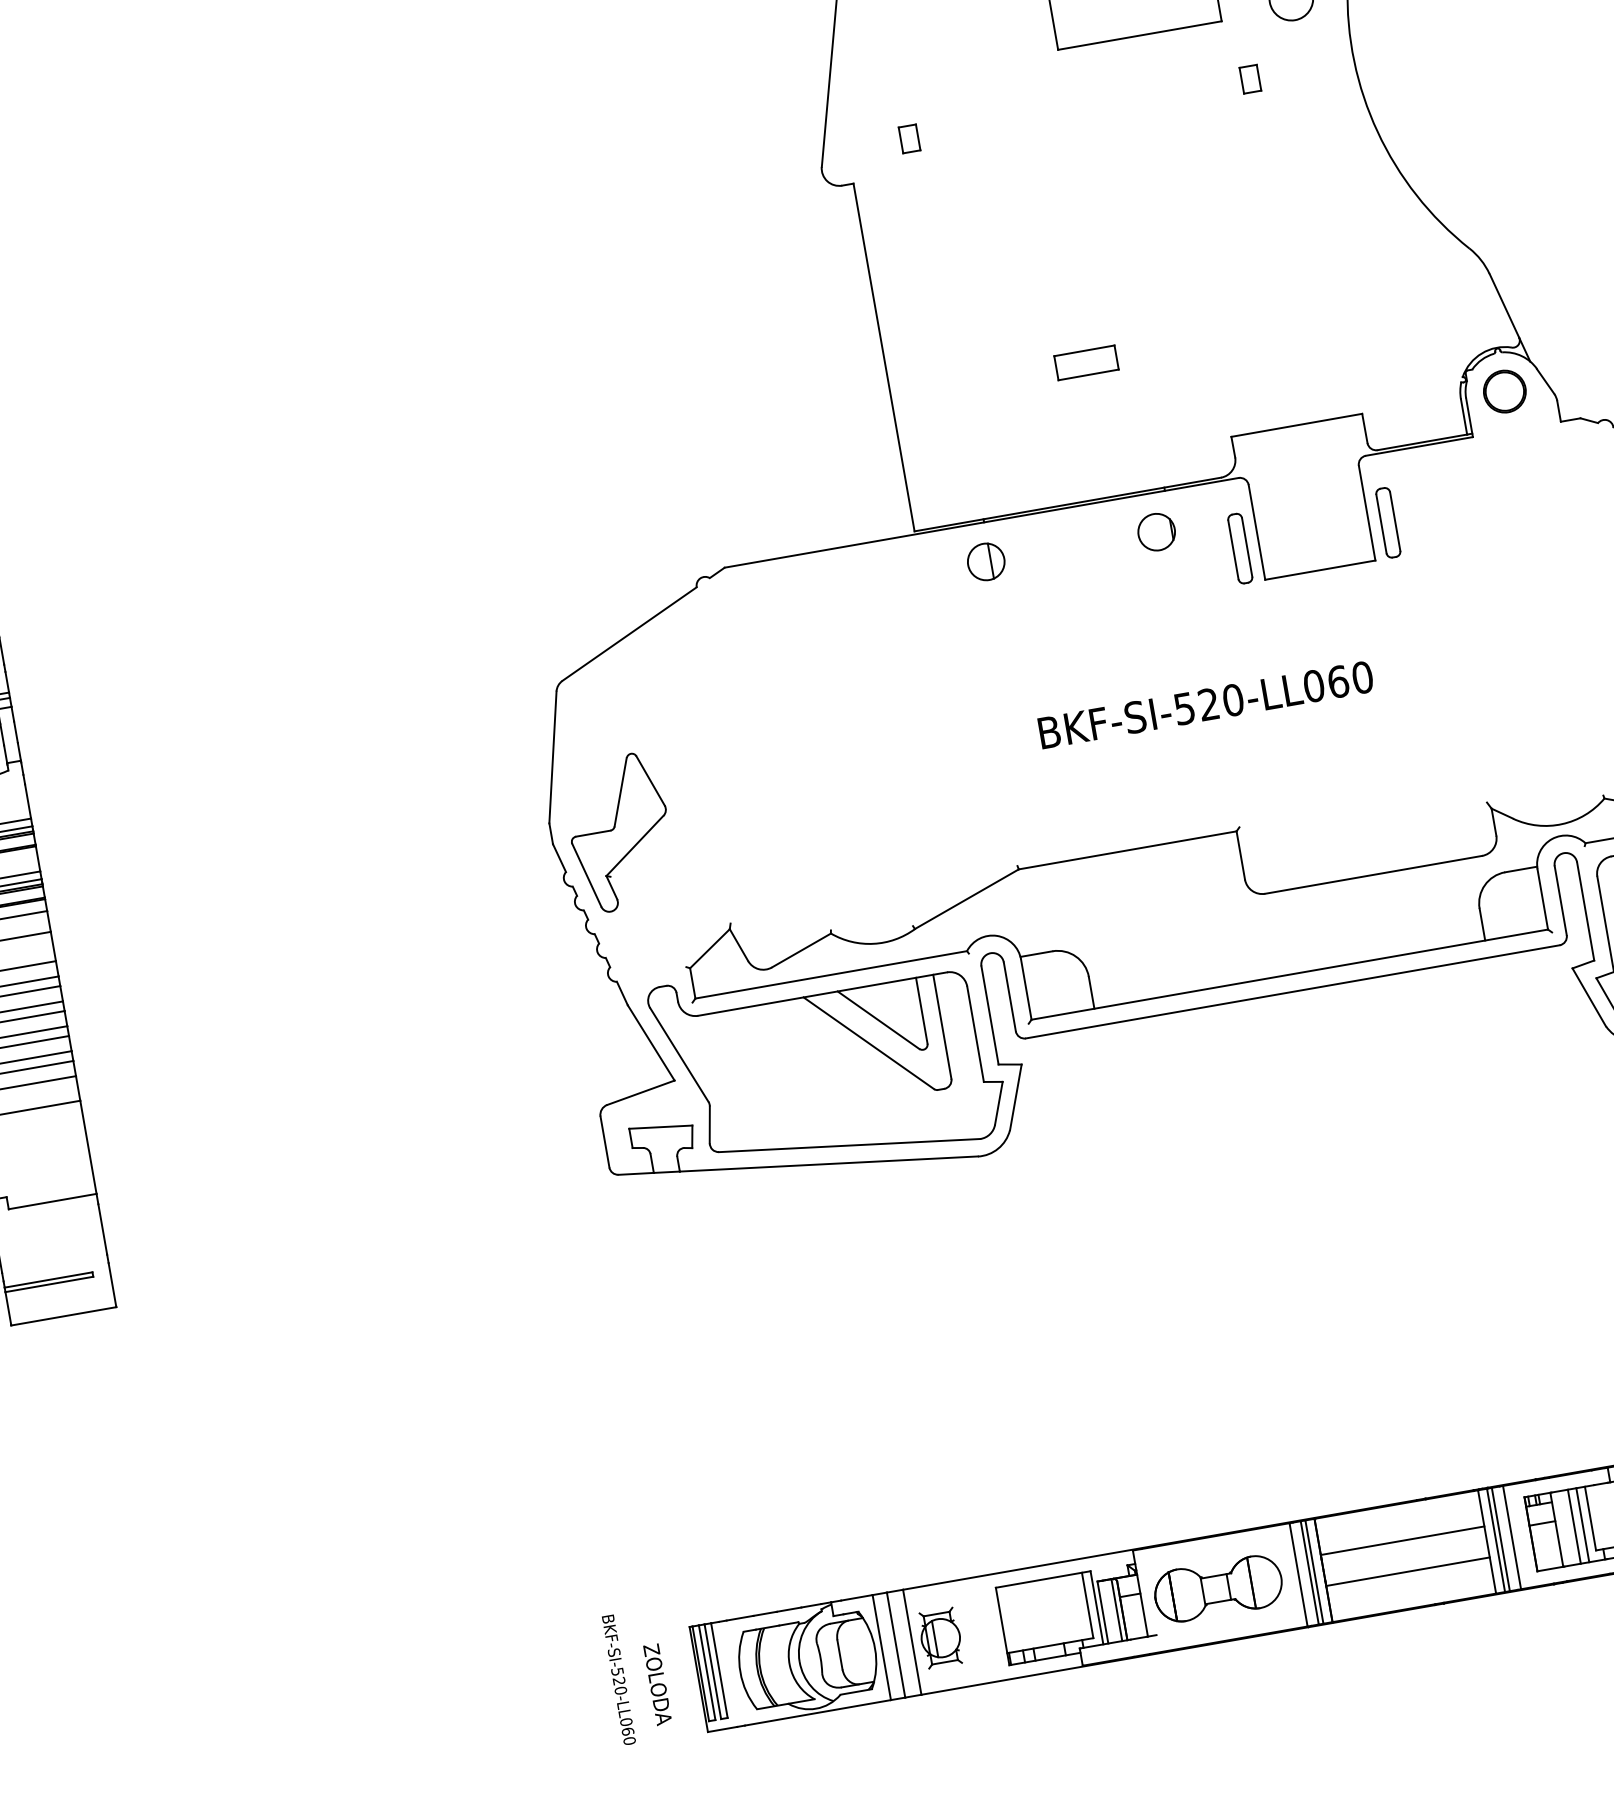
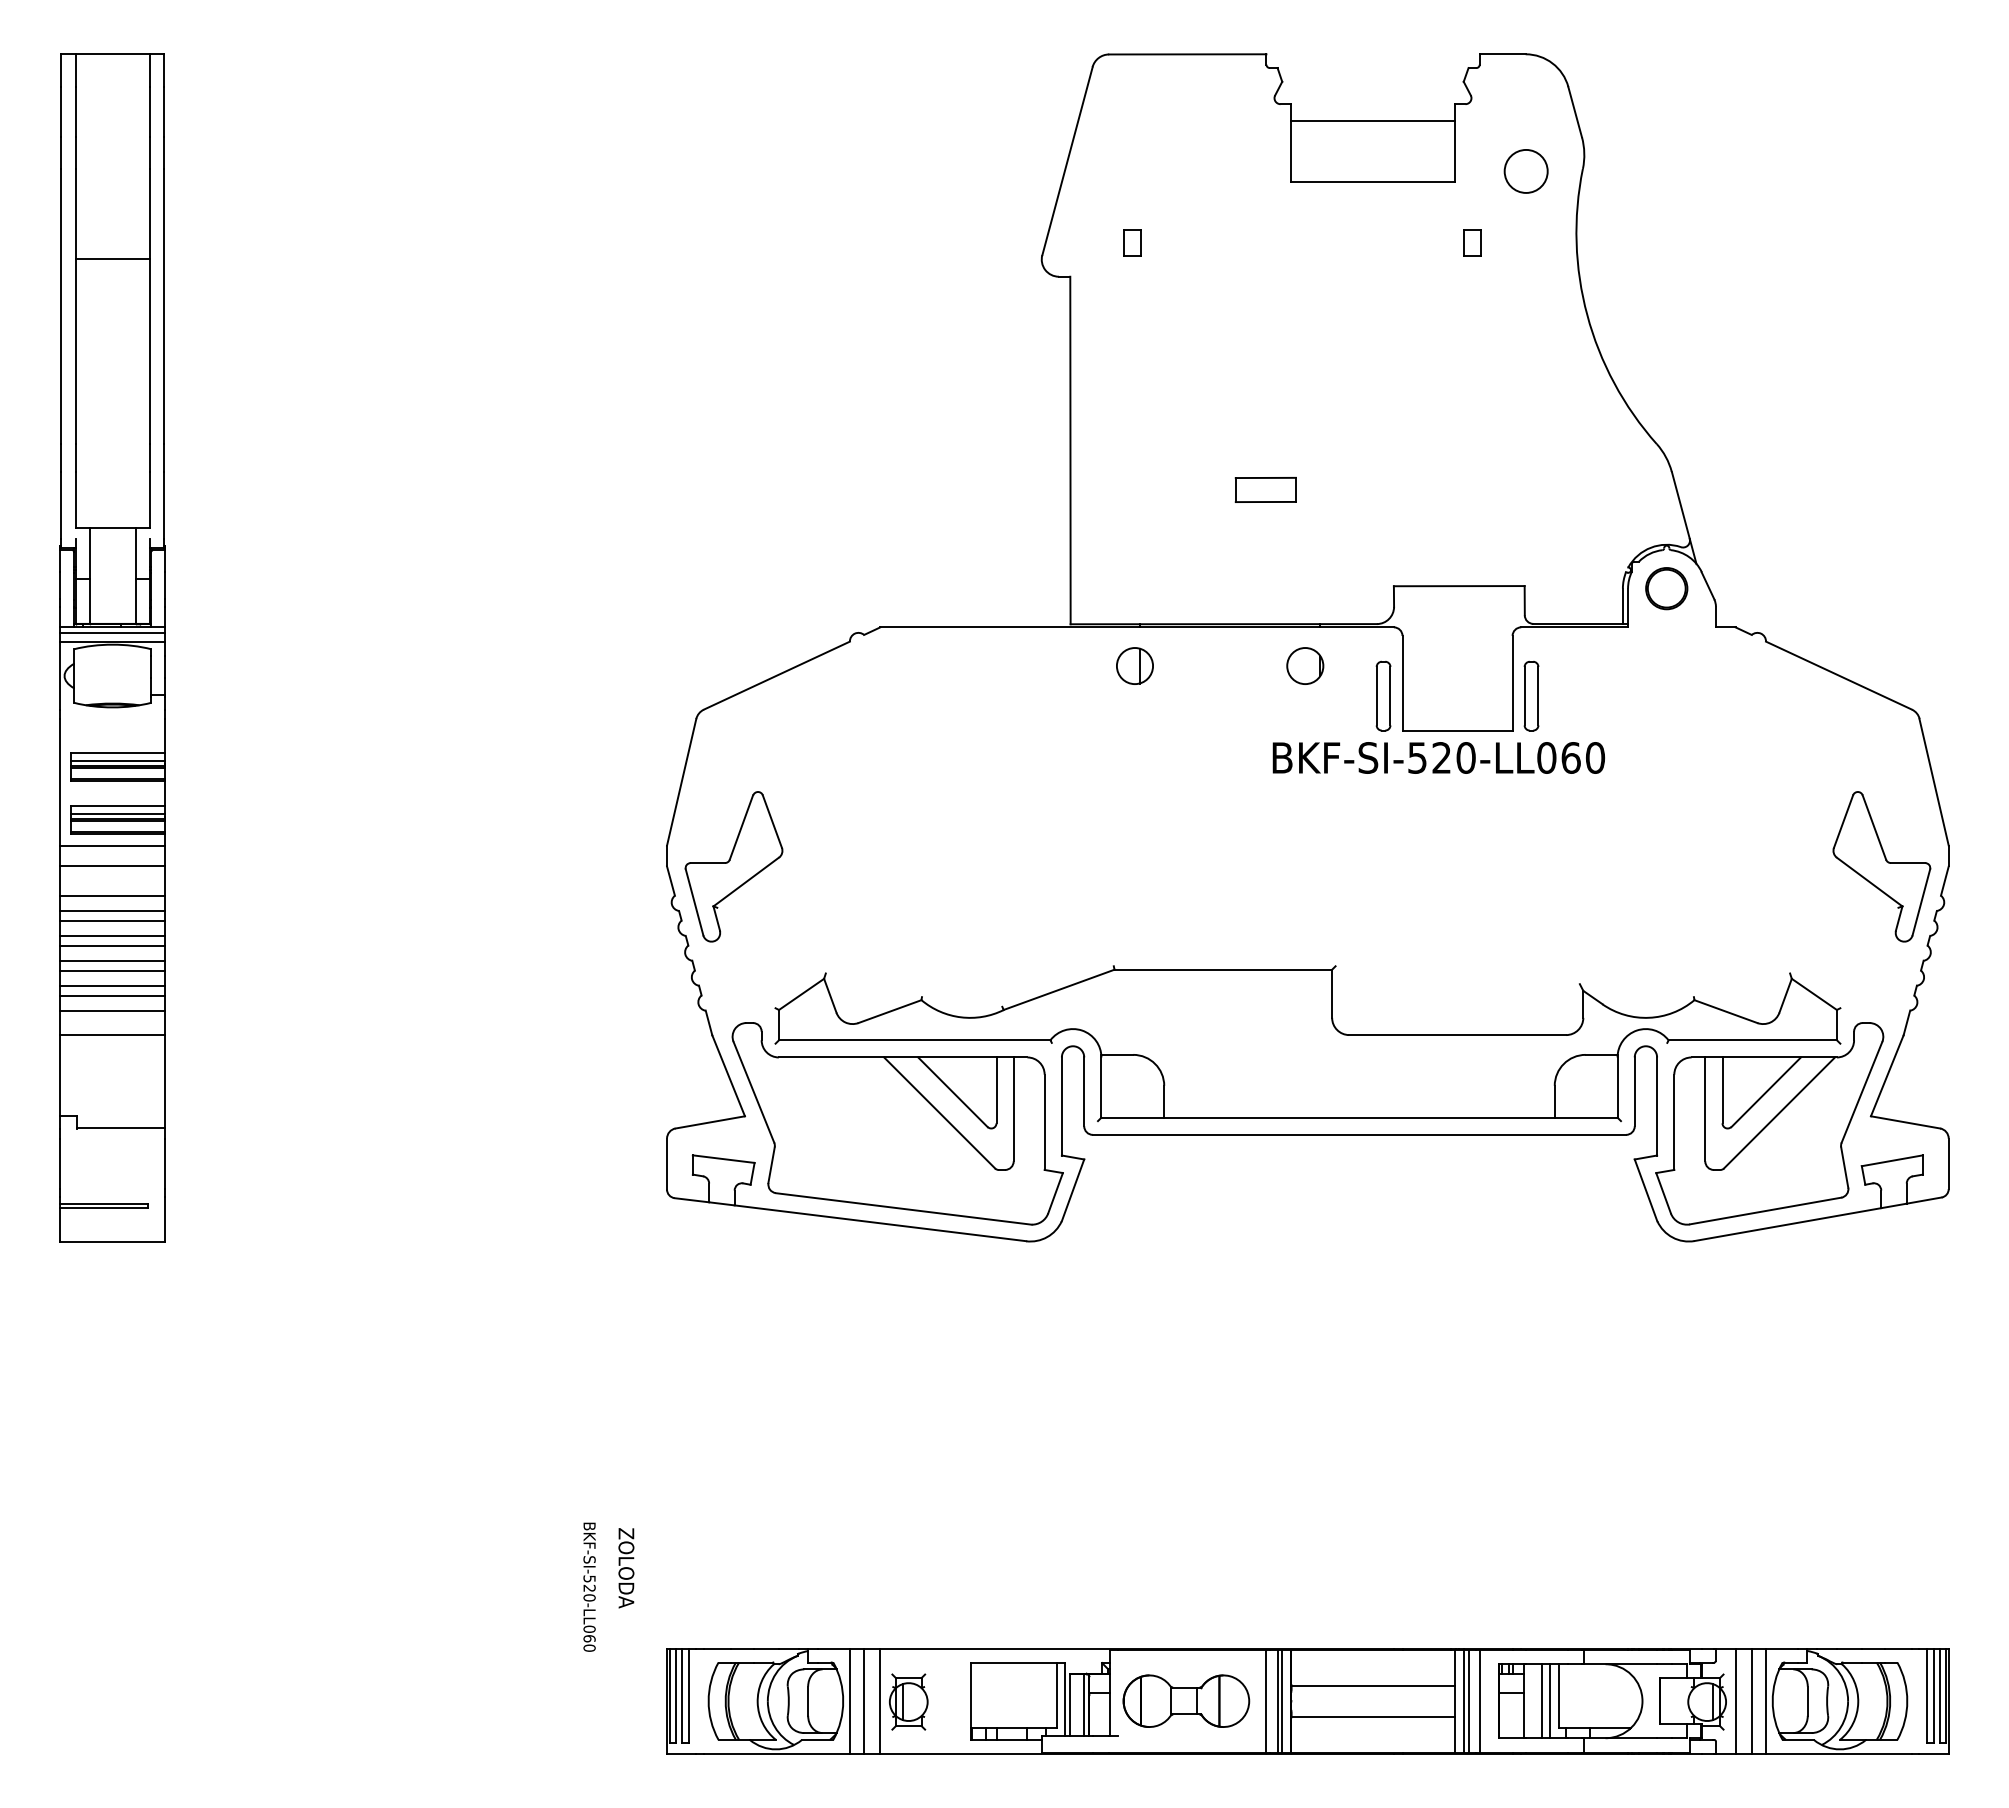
text: (1205, 704) -> (1438, 757), moved
text: (618, 1679) -> (589, 1586), moved
text: (657, 1684) -> (626, 1568), moved

